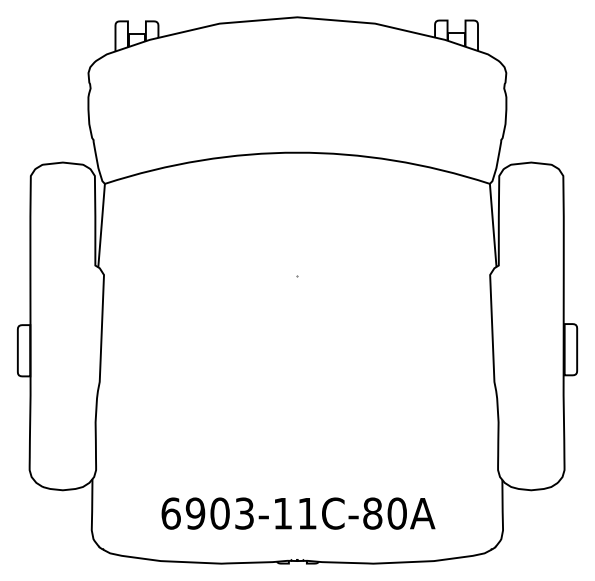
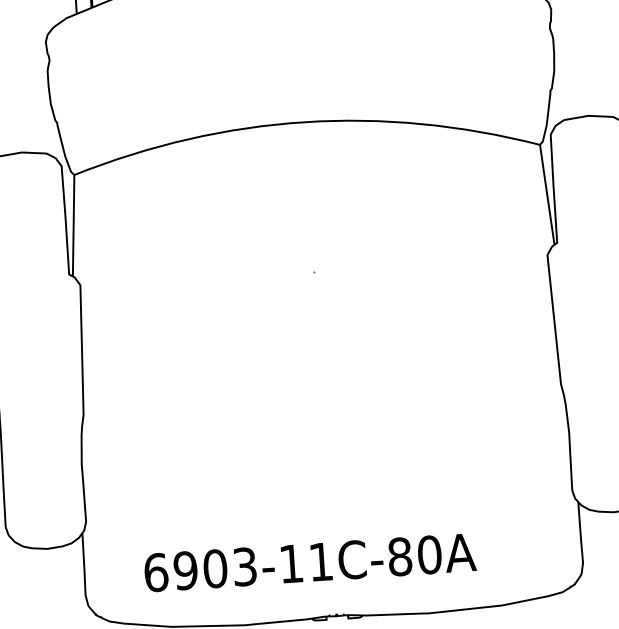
text: (298, 513) -> (310, 562), moved

